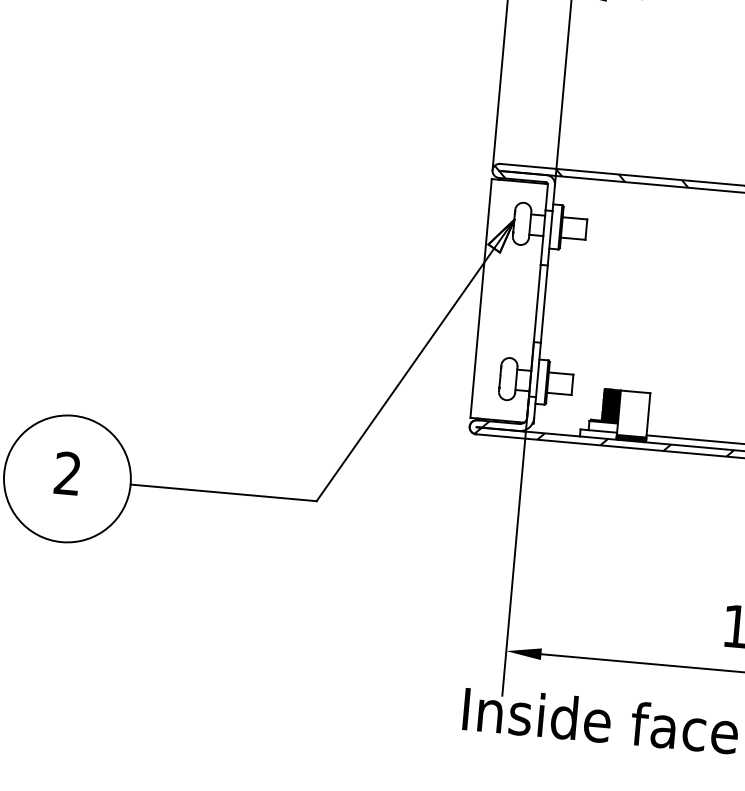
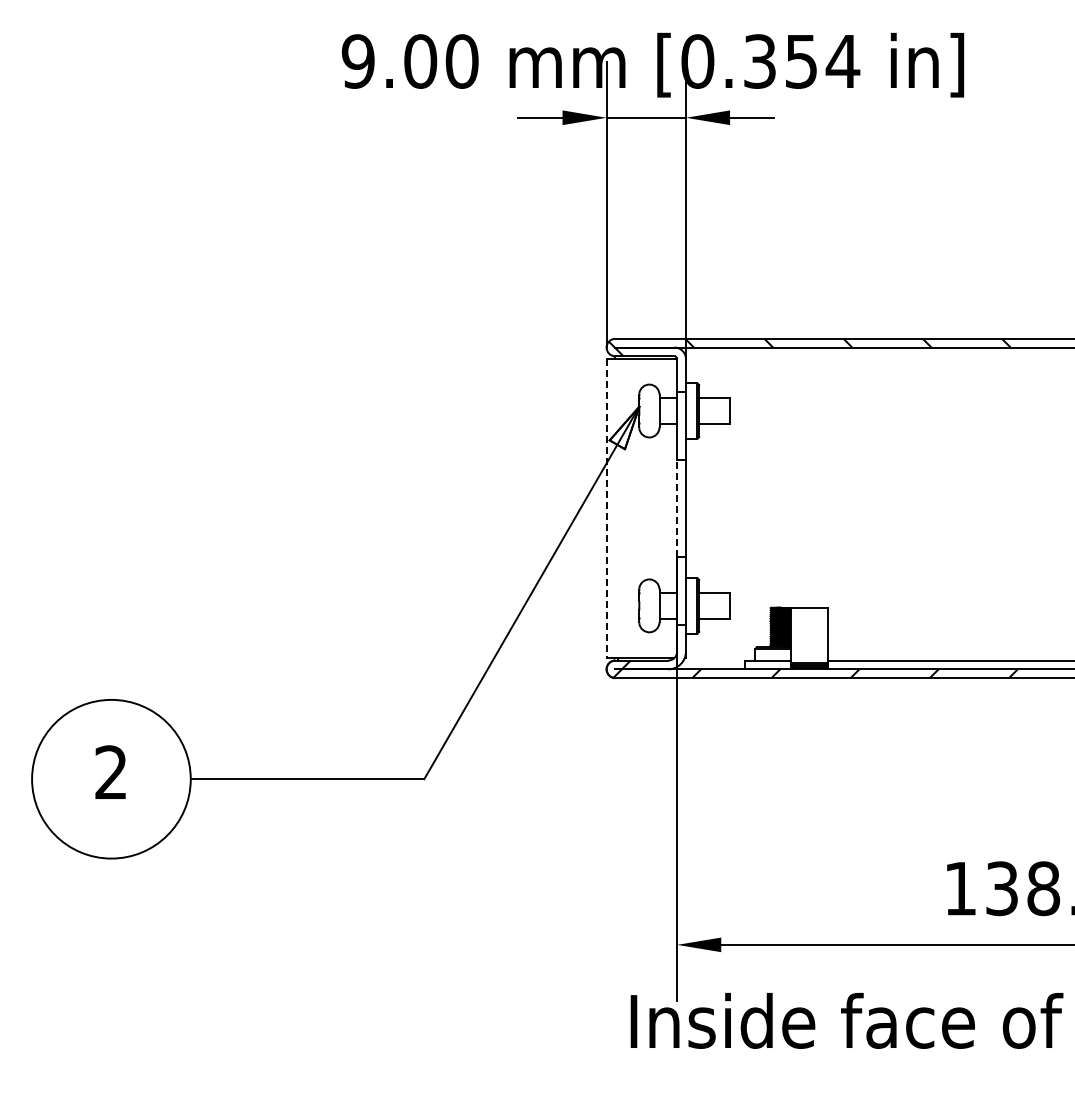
line: (481, 298) -> (606, 508), solid -> dashed
line: (537, 302) -> (677, 507), solid -> dashed

